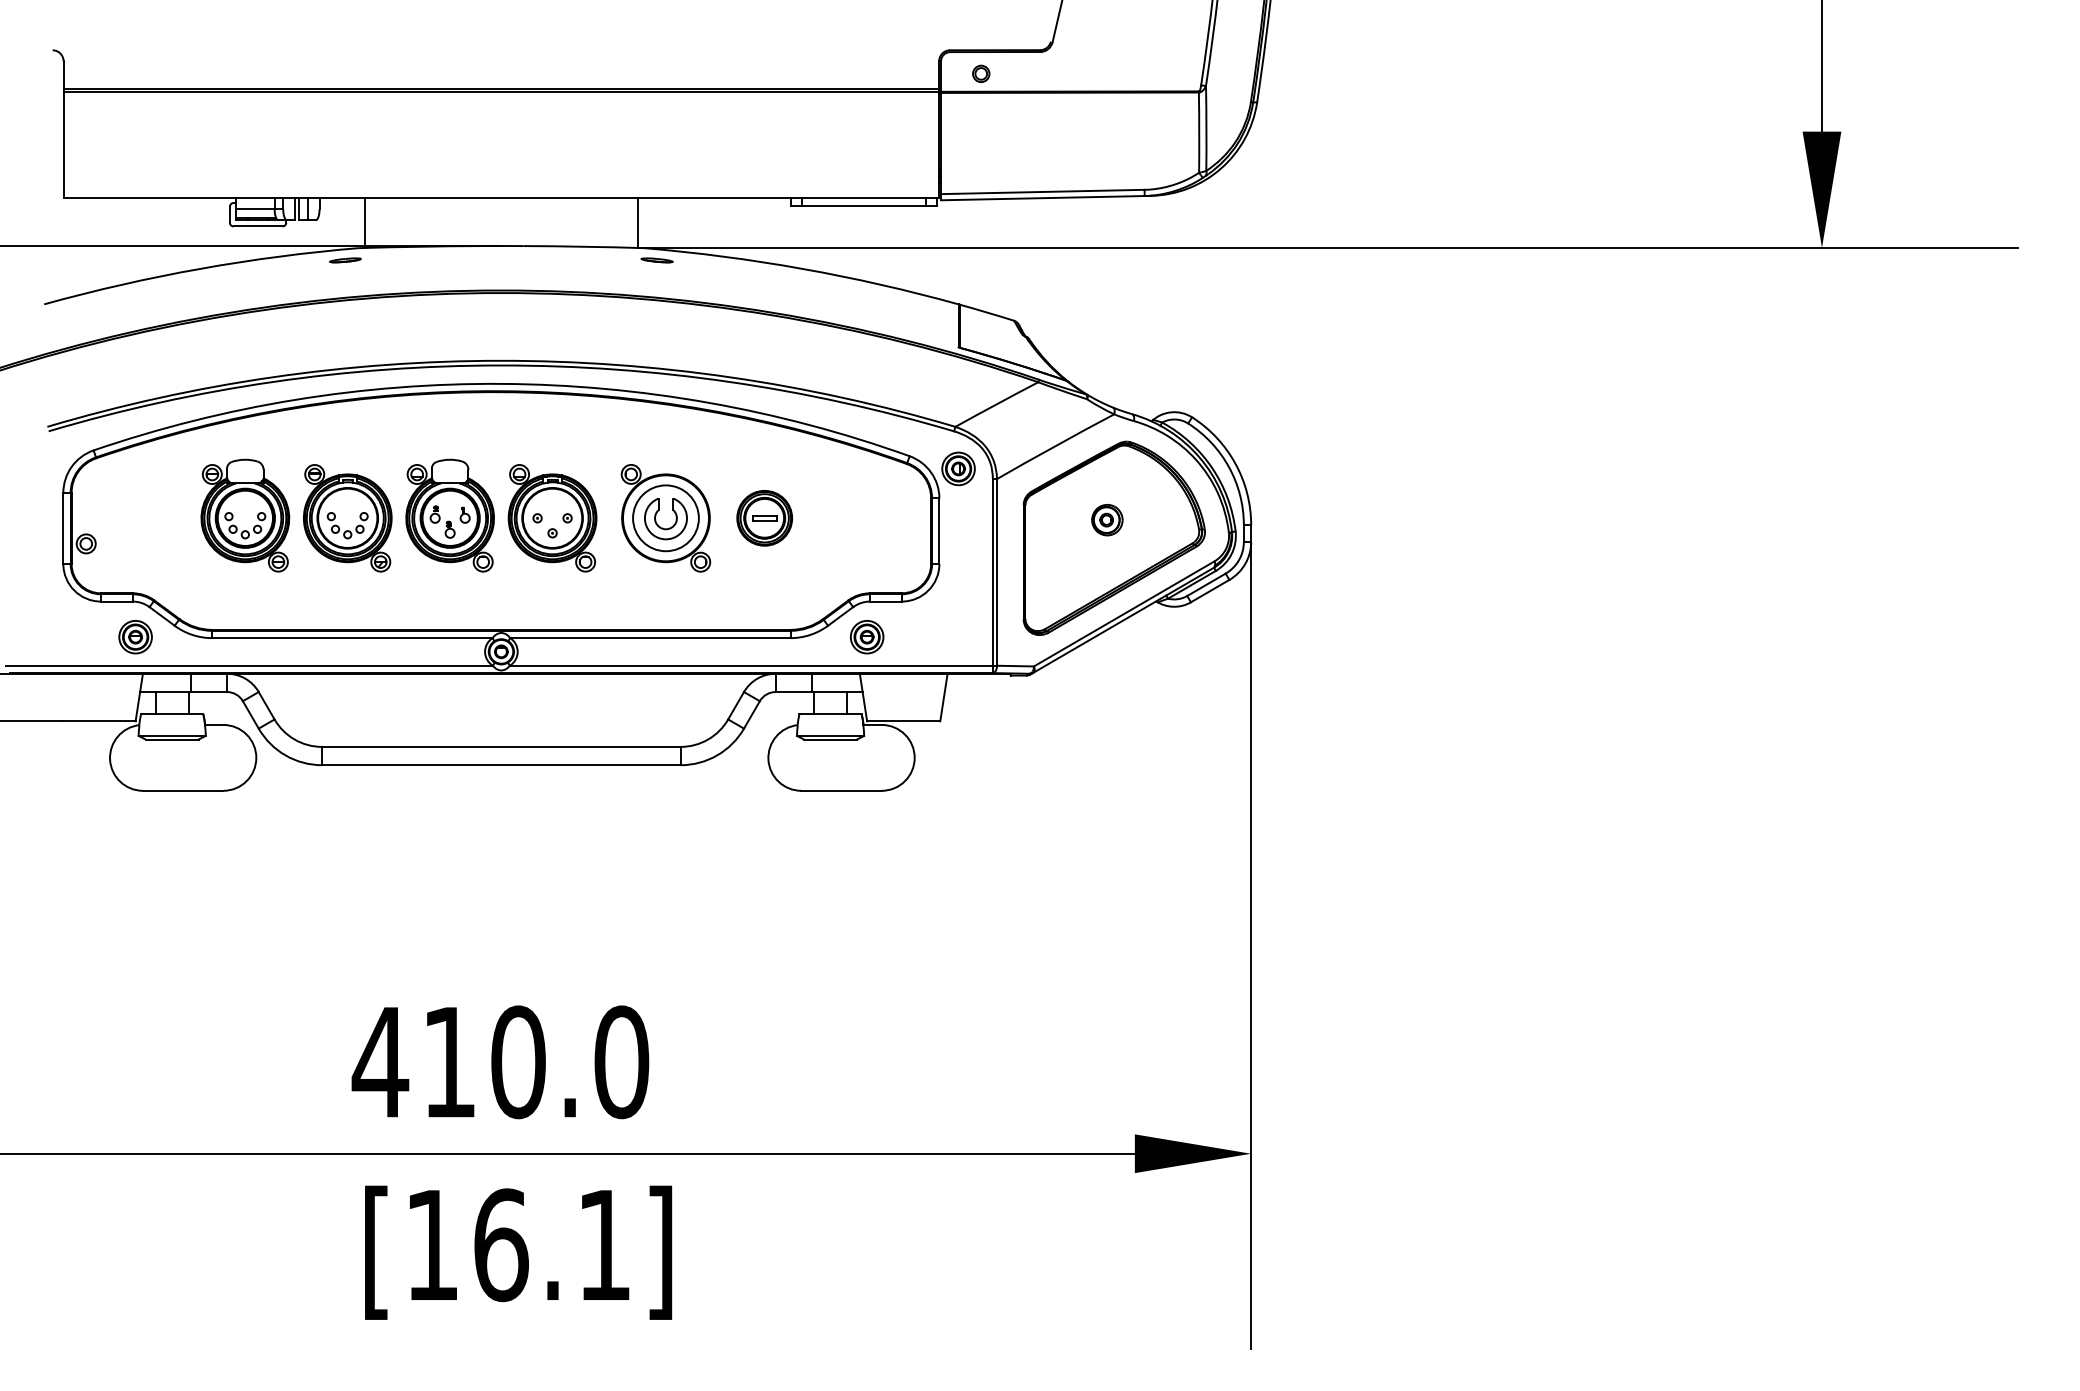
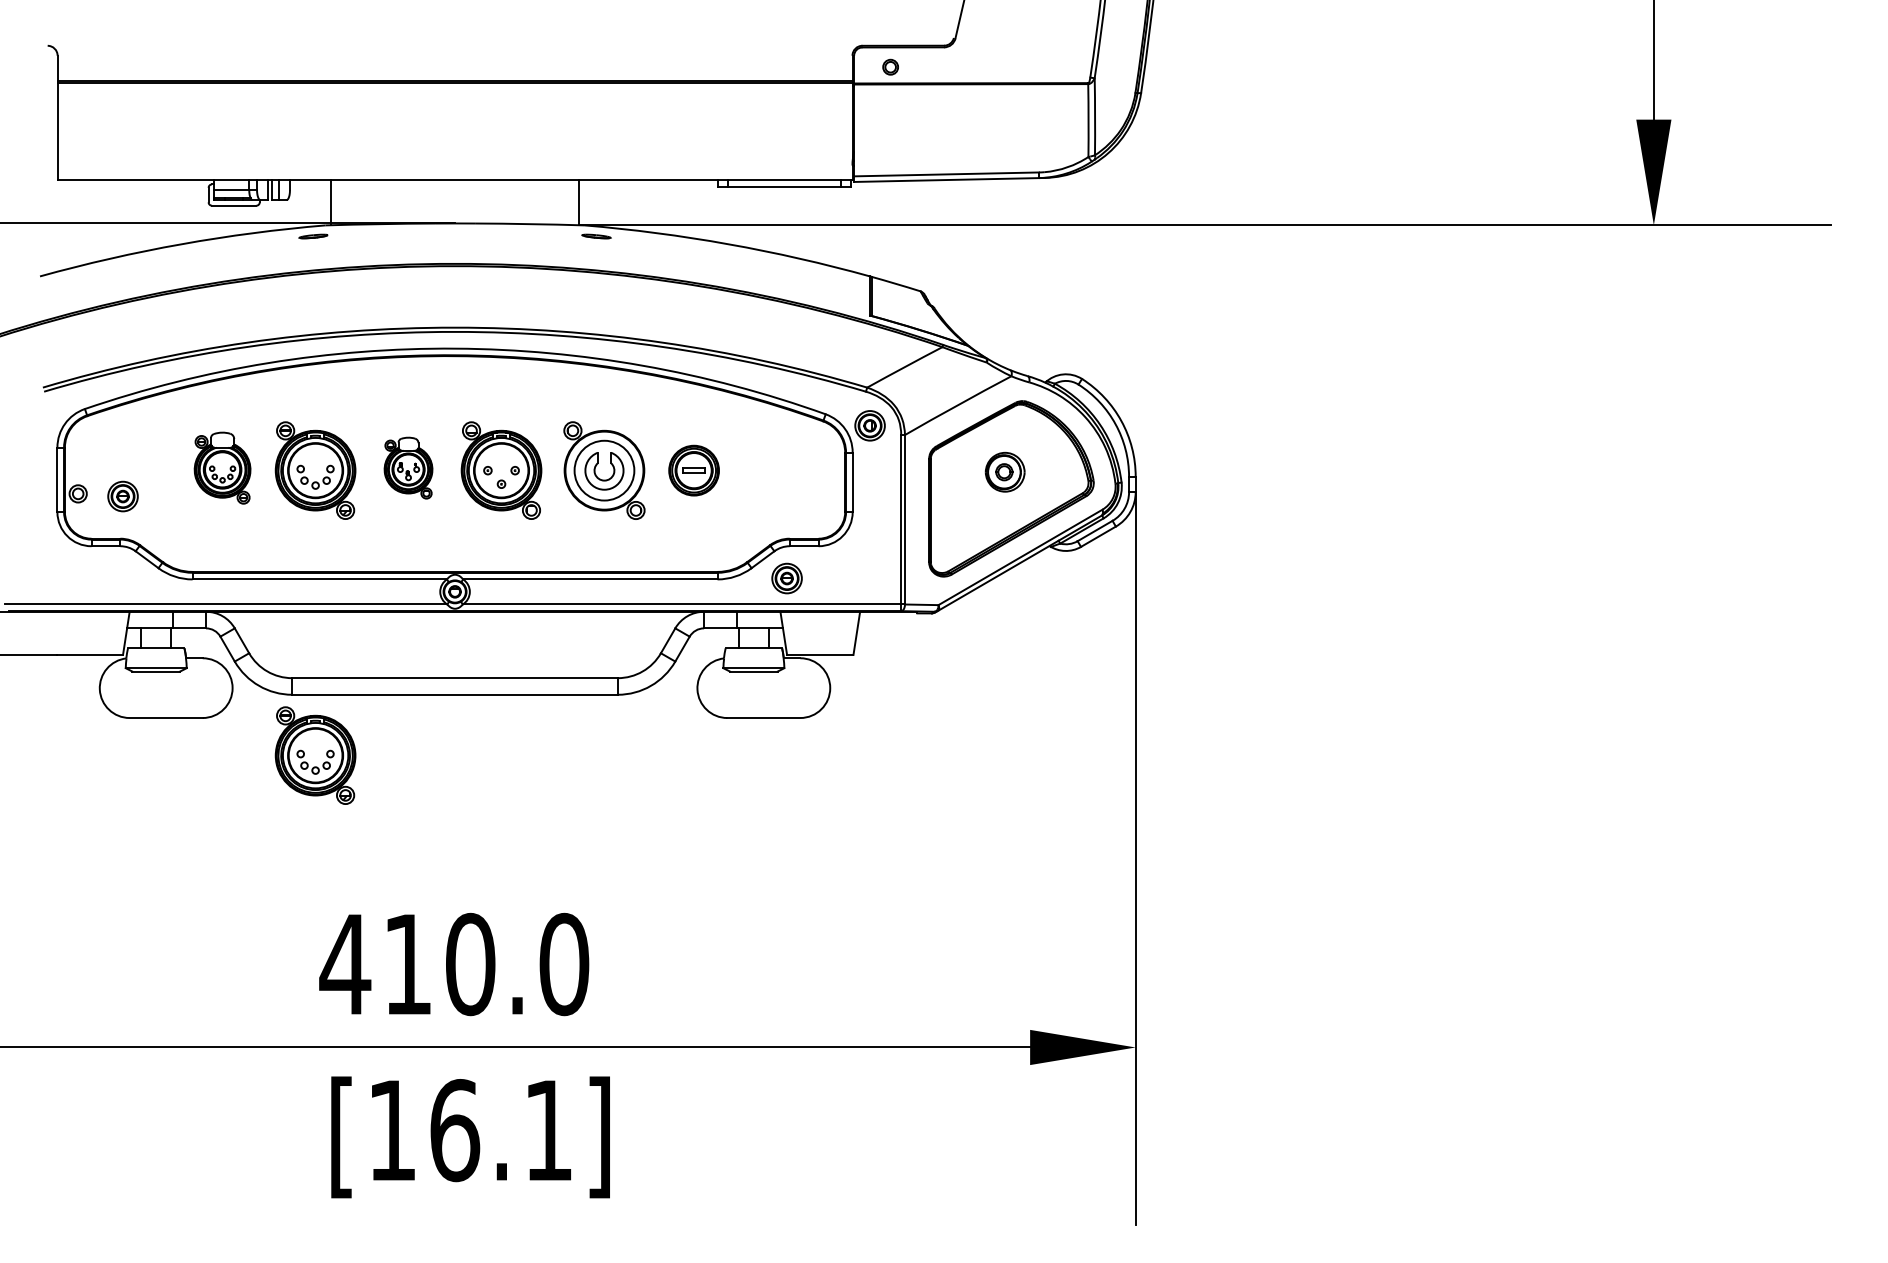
part: (245, 514) -> (222, 467), size x0.7
part: (450, 514) -> (408, 467), size x0.6
part: (1106, 520) -> (1004, 472), size x1.4
part: (135, 637) -> (122, 496), moved
part: (347, 832) -> (315, 755), added

